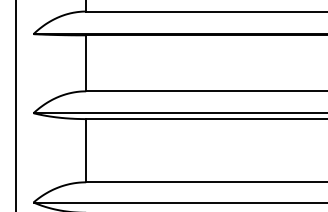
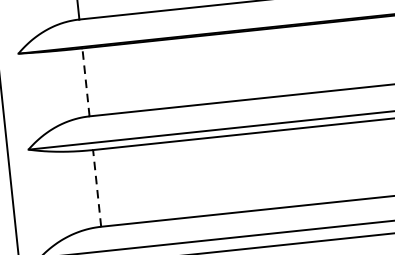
line: (86, 62) -> (86, 81), solid -> dashed
line: (86, 150) -> (97, 188), solid -> dashed

